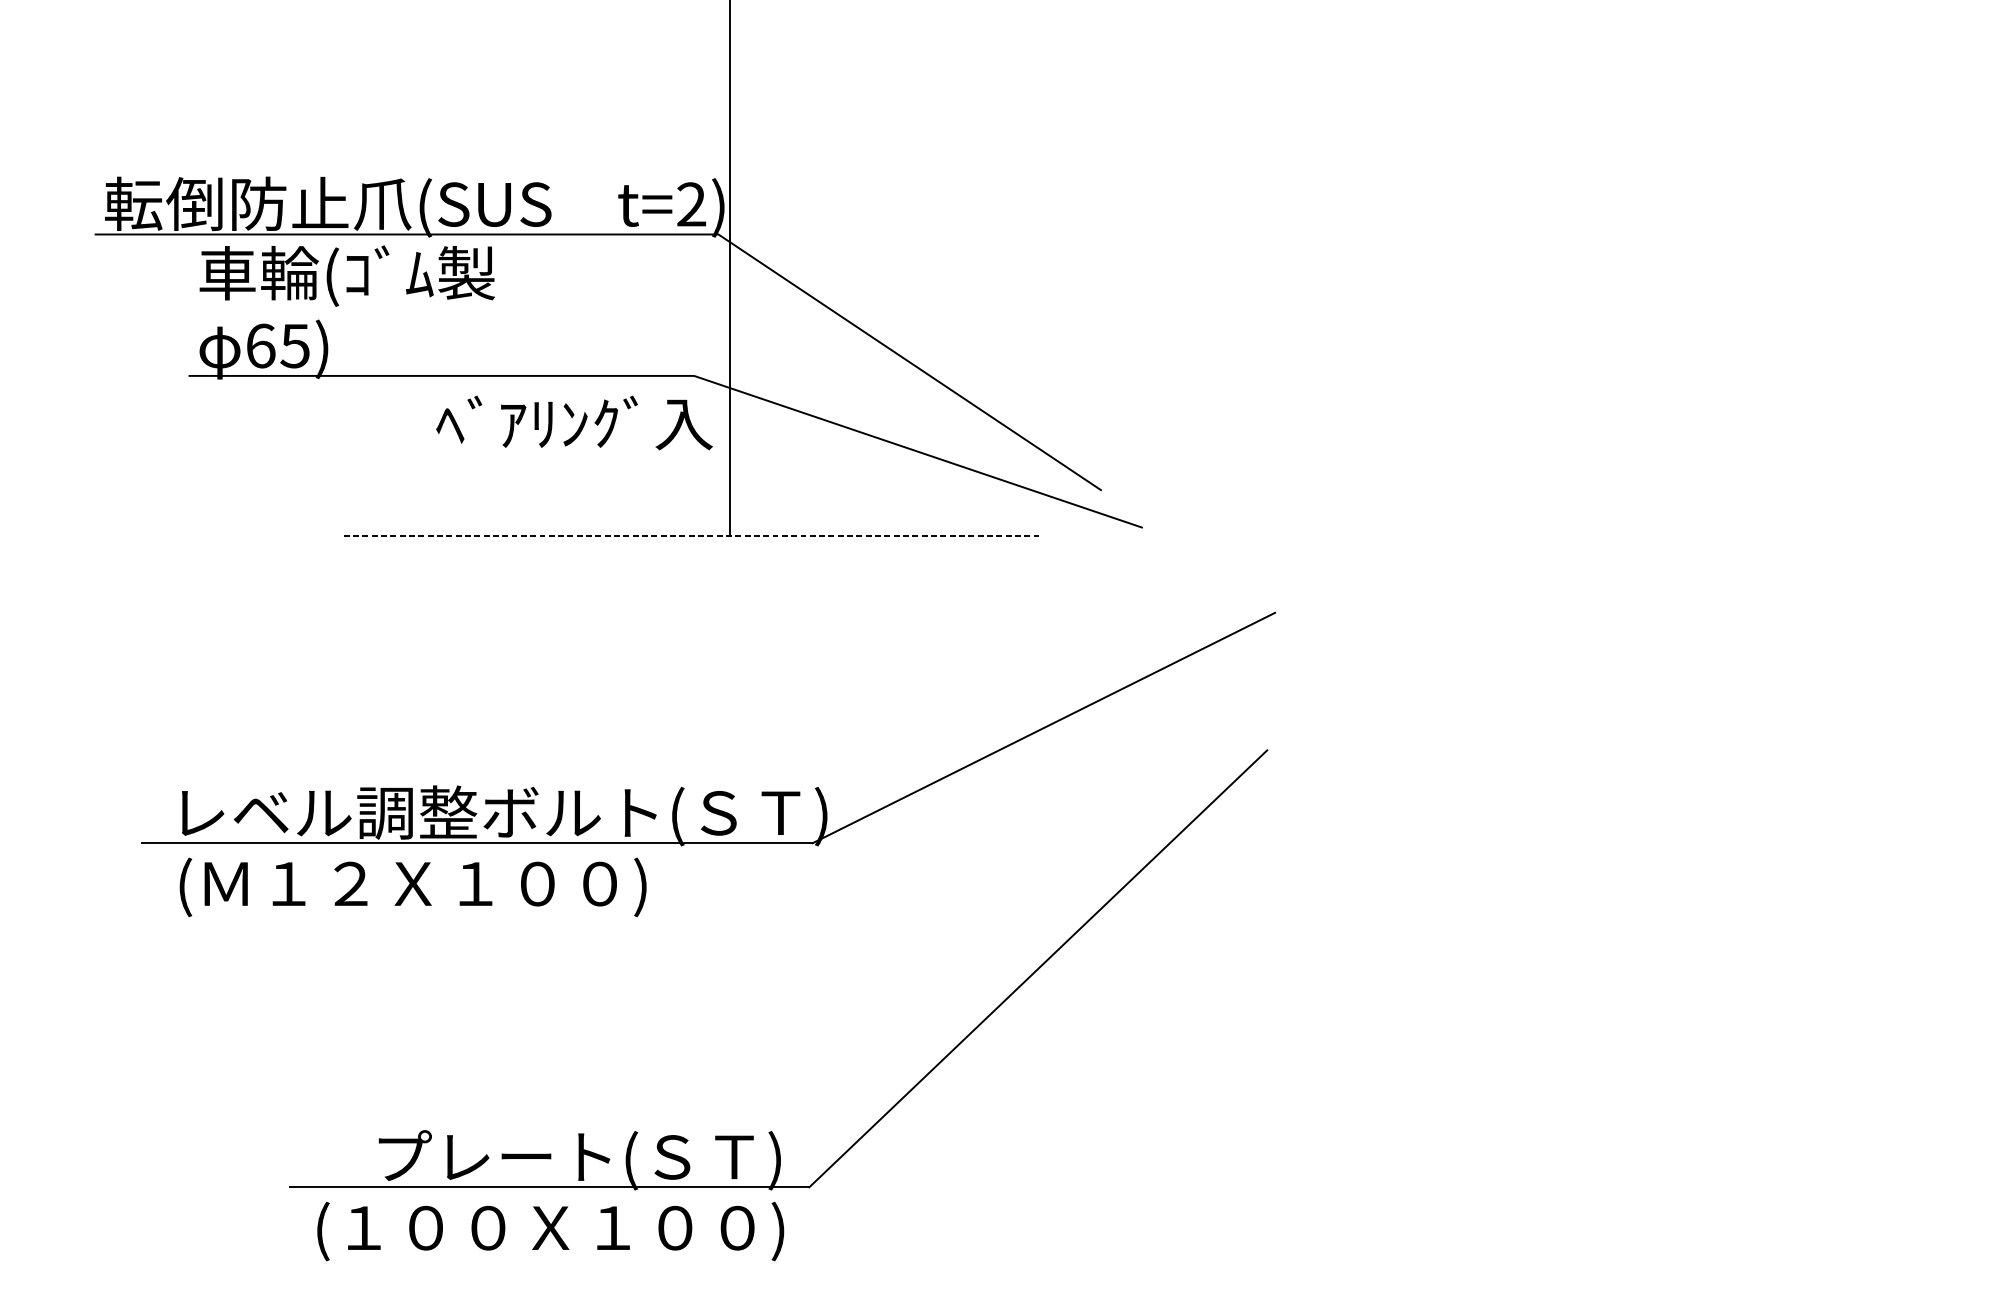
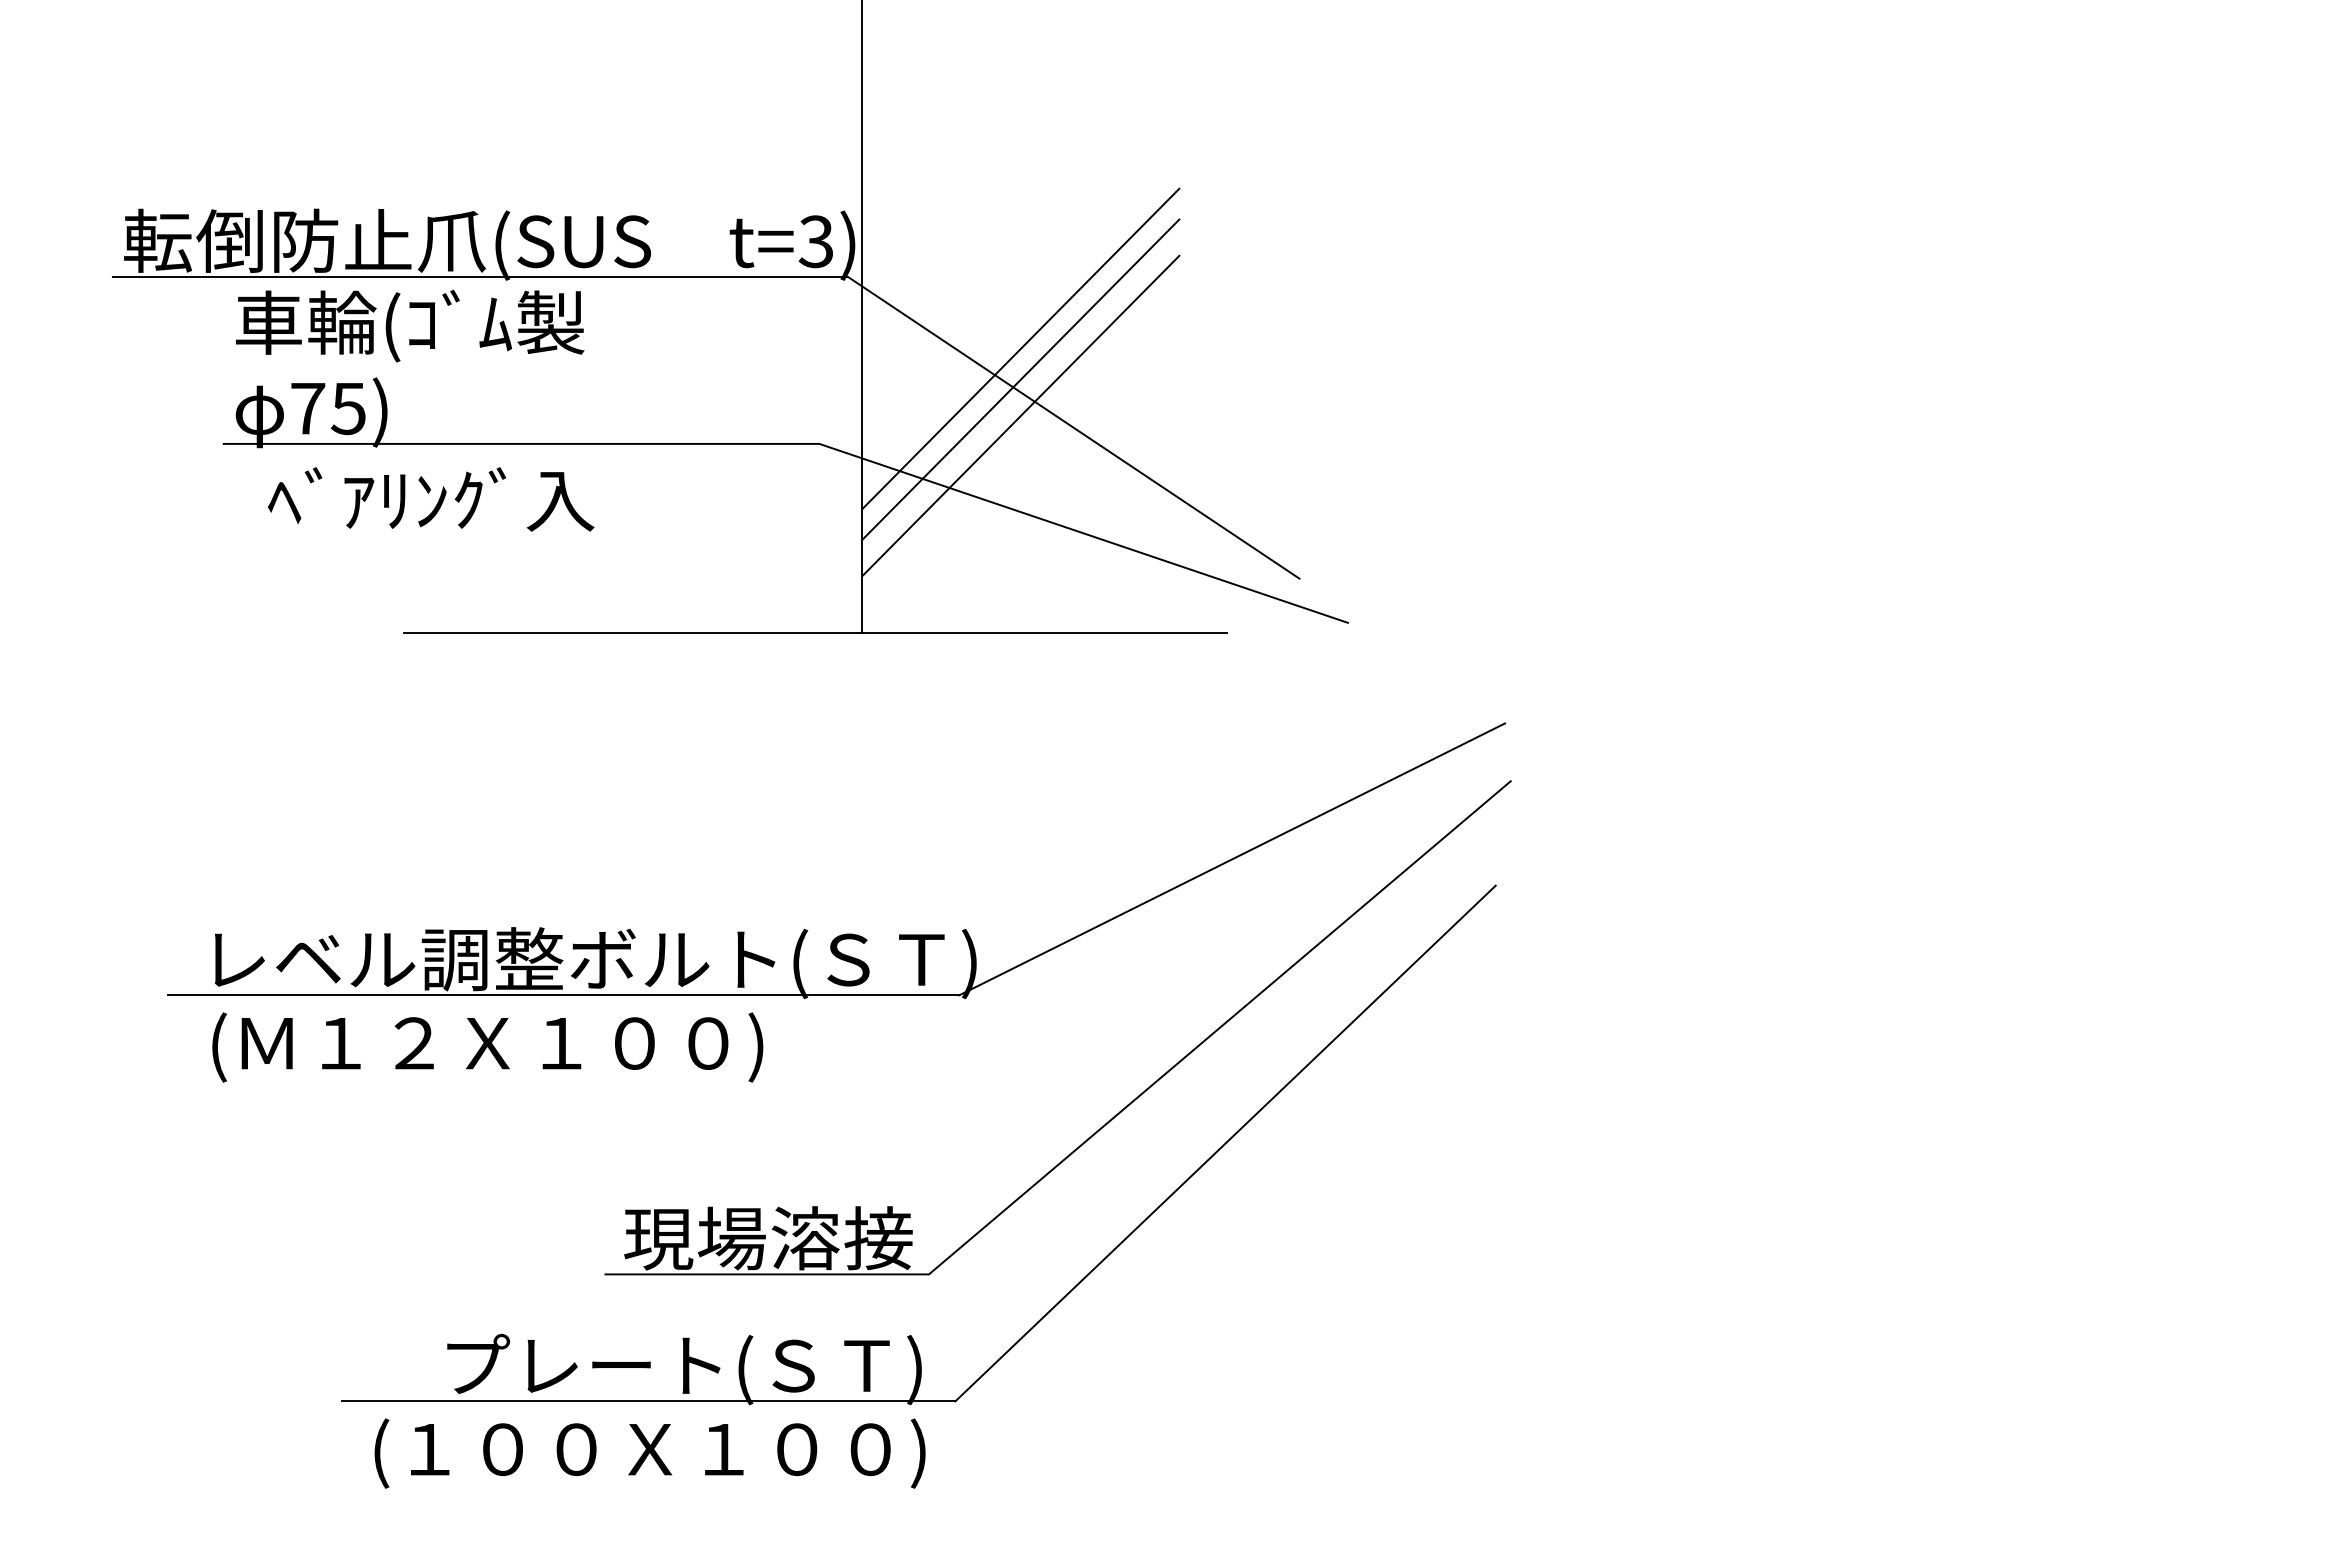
text: (690, 204) -> (815, 241), t=2) -> t=3)
line: (864, 295) -> (1020, 348), added
line: (864, 321) -> (1020, 379), added
text: (261, 345) -> (308, 408), 65) -> 75)
line: (864, 351) -> (1020, 415), added
text: (574, 423) -> (431, 499), moved
line: (690, 536) -> (815, 633), dashed -> solid
part: (950, 939) -> (1121, 1109), added

